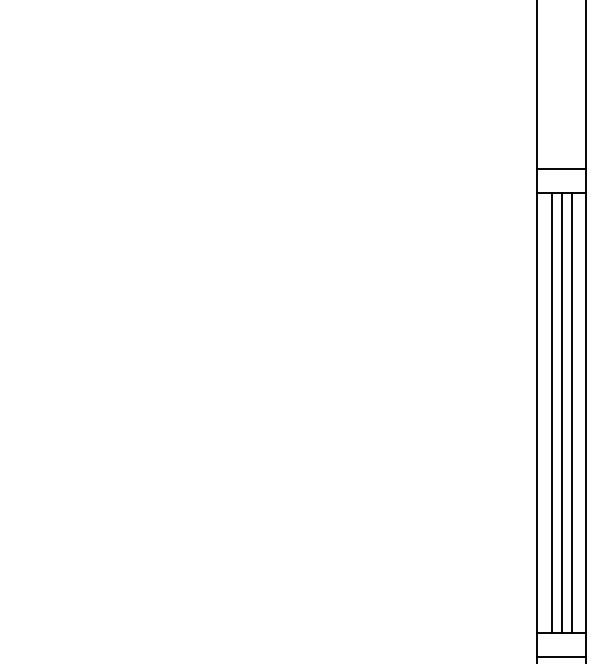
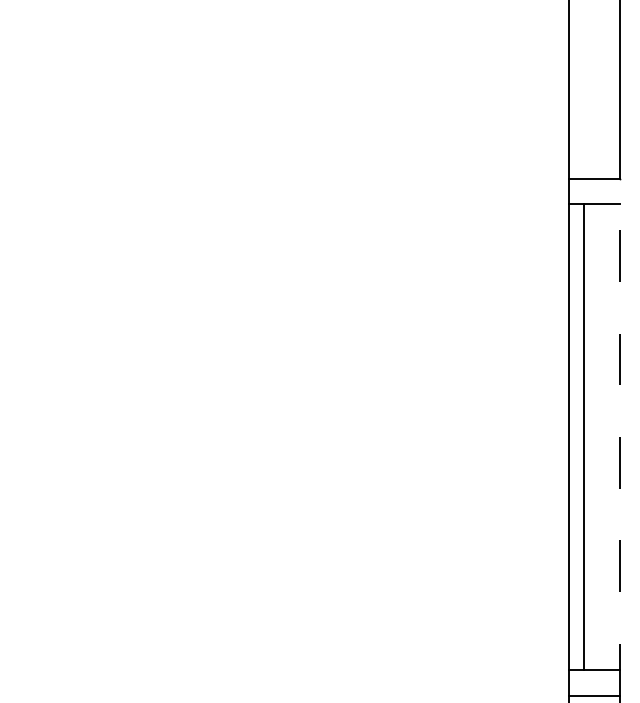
line: (561, 412) -> (594, 436), removed
line: (571, 412) -> (604, 436), removed
line: (586, 412) -> (620, 436), solid -> dashed

